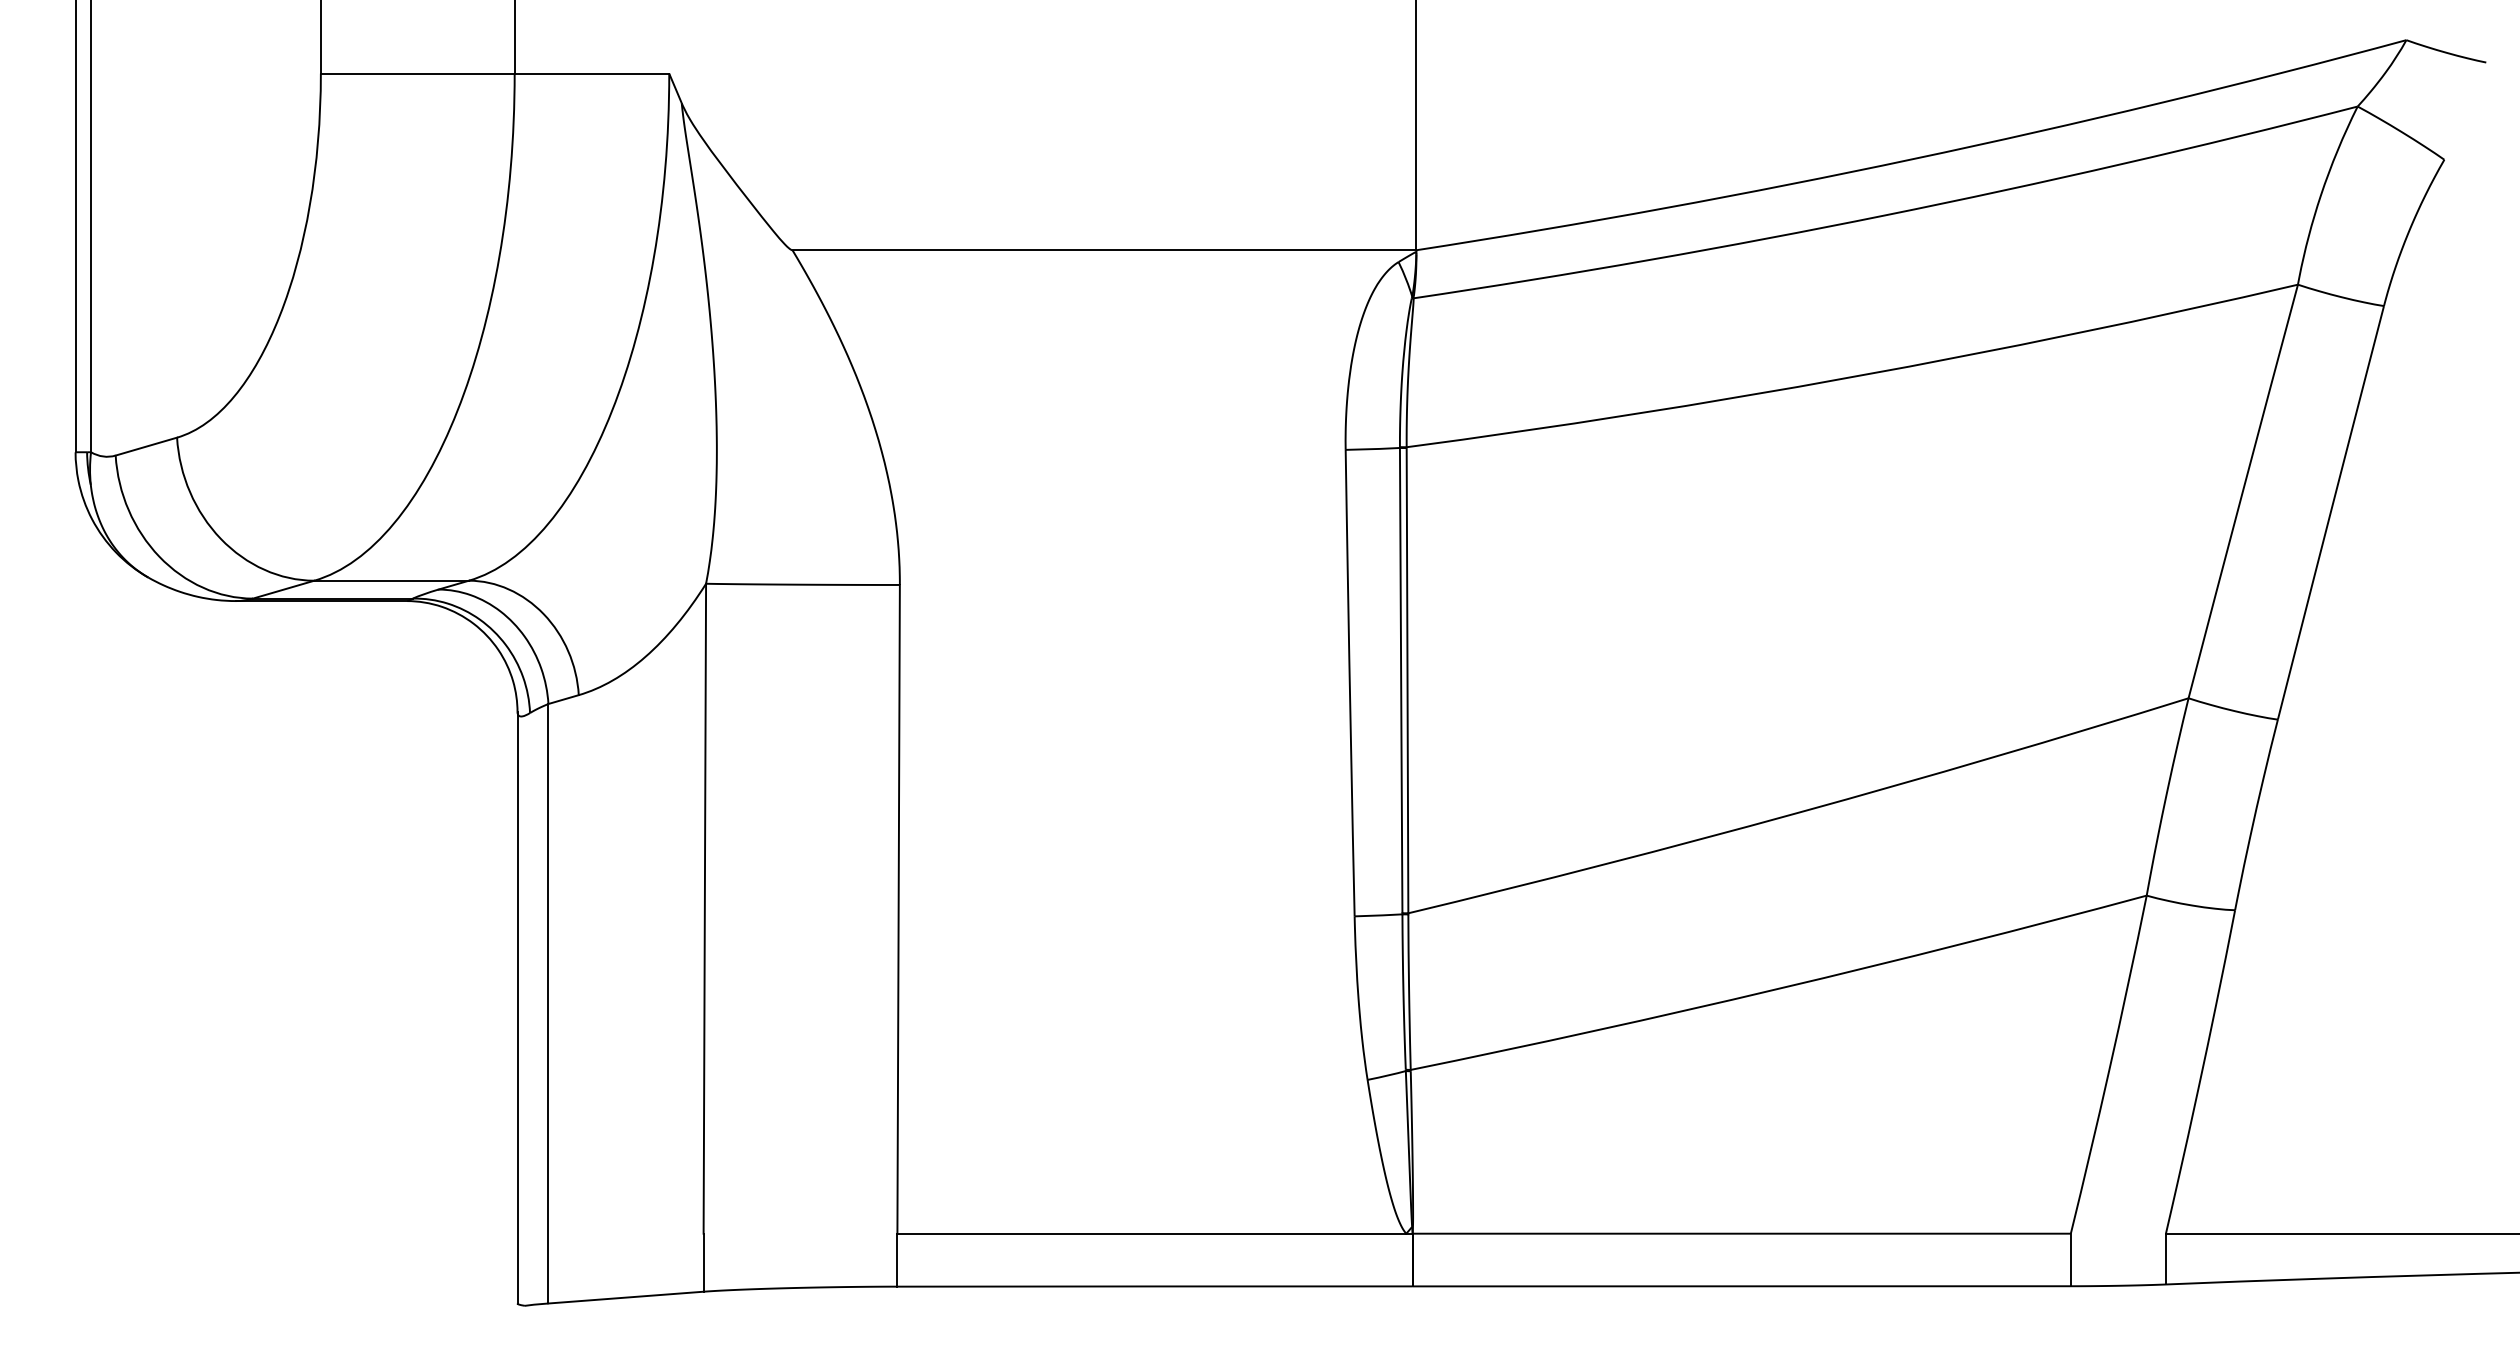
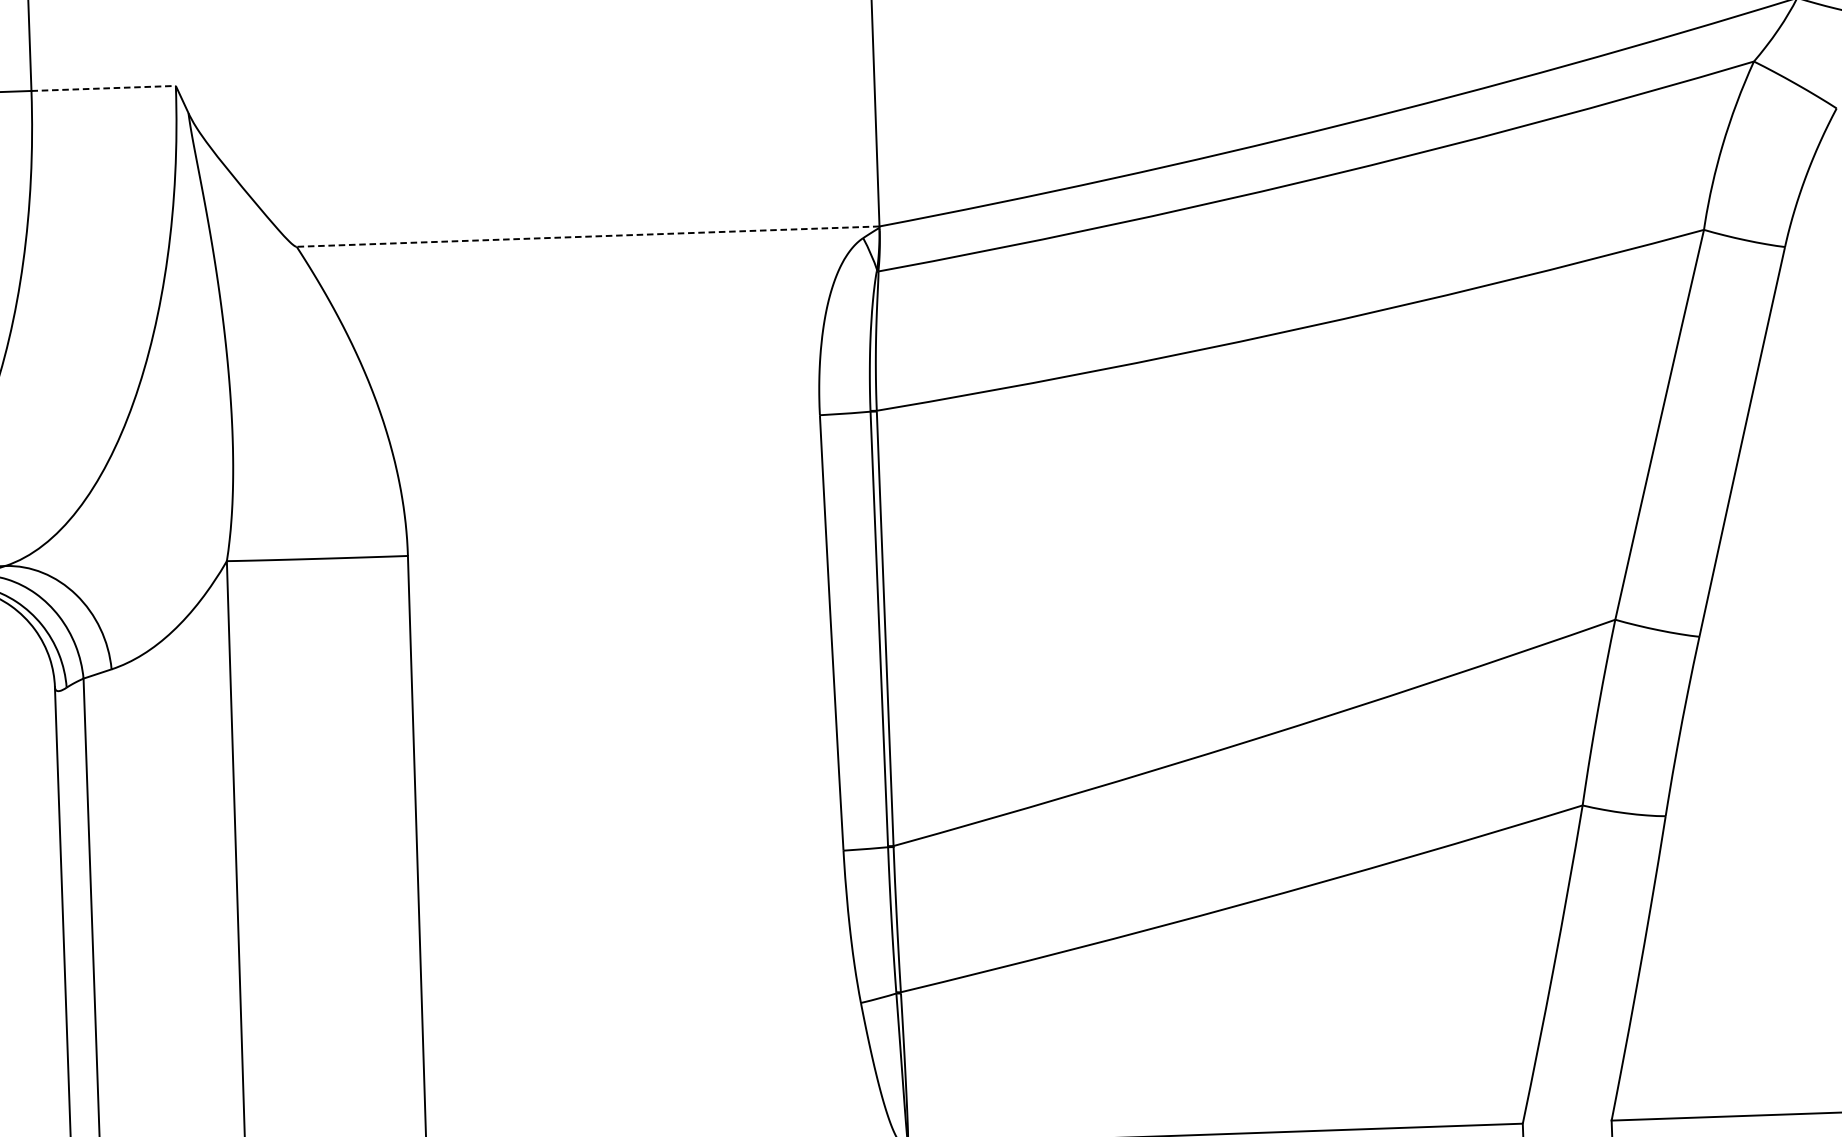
line: (592, 73) -> (104, 88), solid -> dashed
line: (1104, 250) -> (588, 236), solid -> dashed

